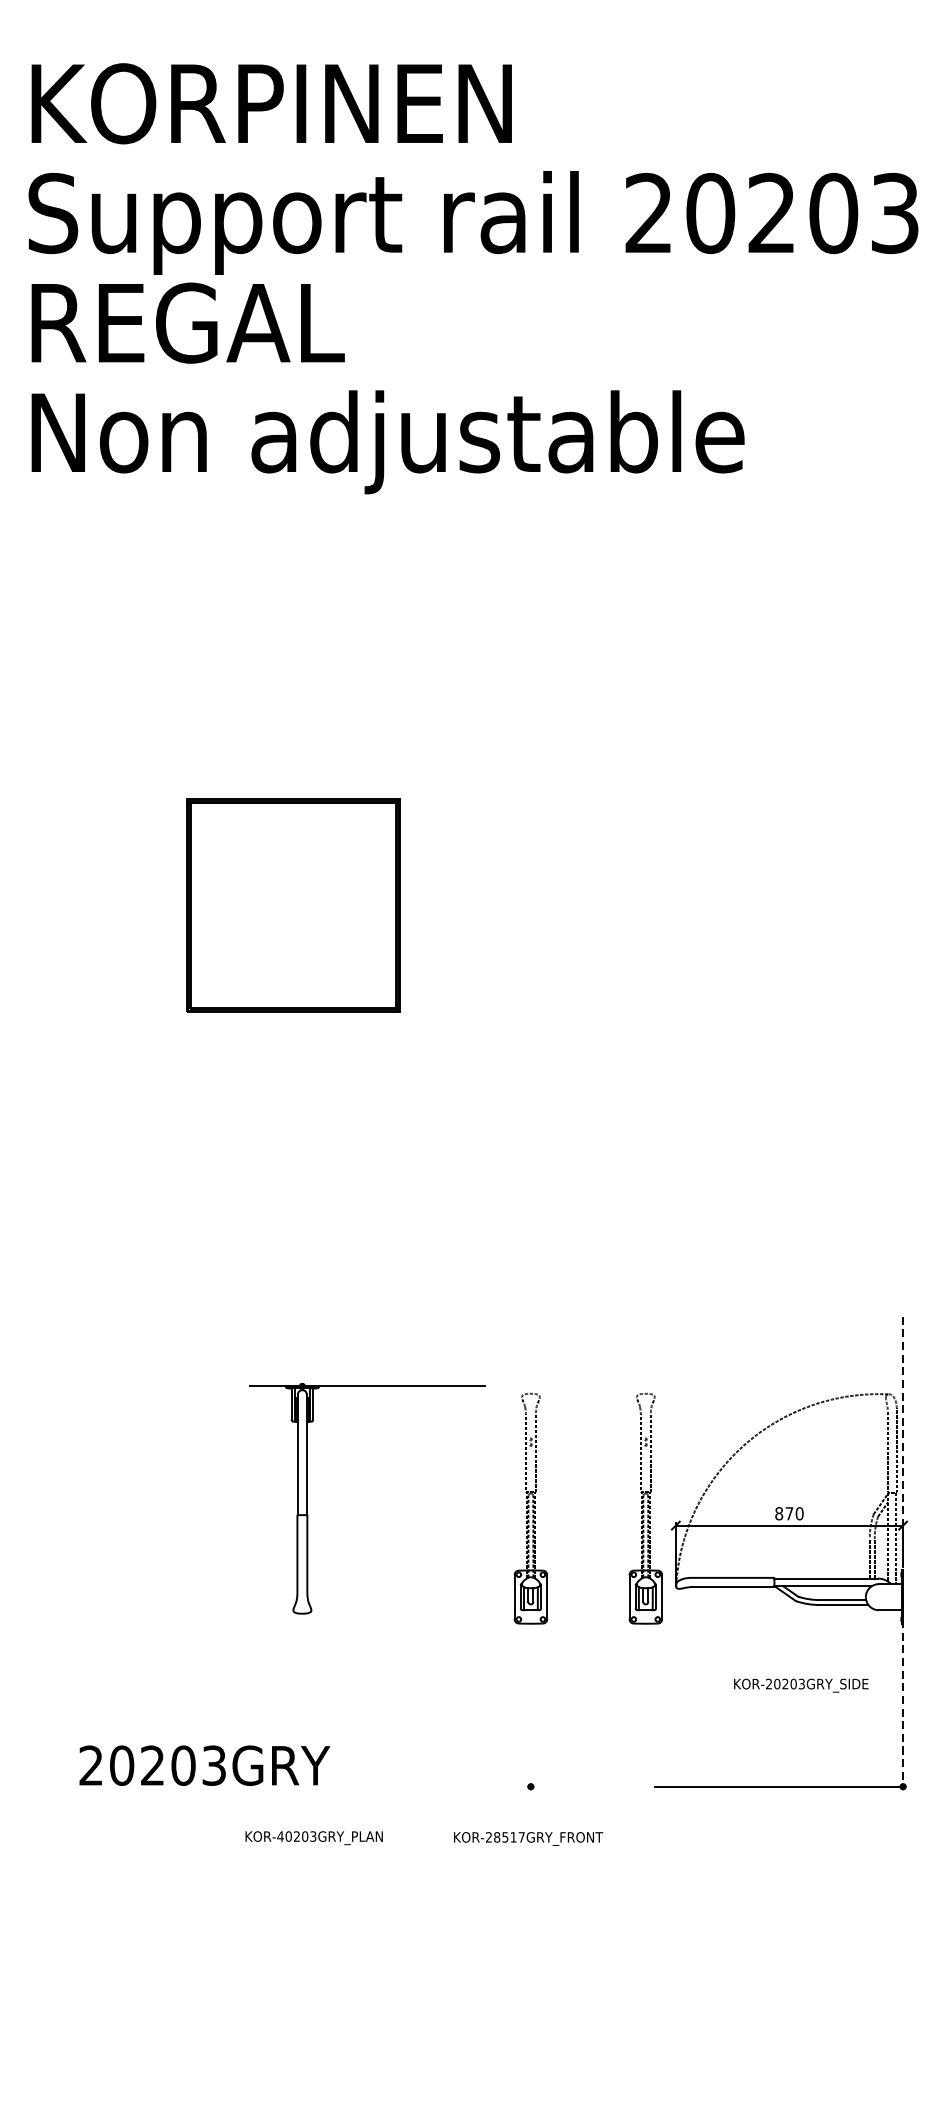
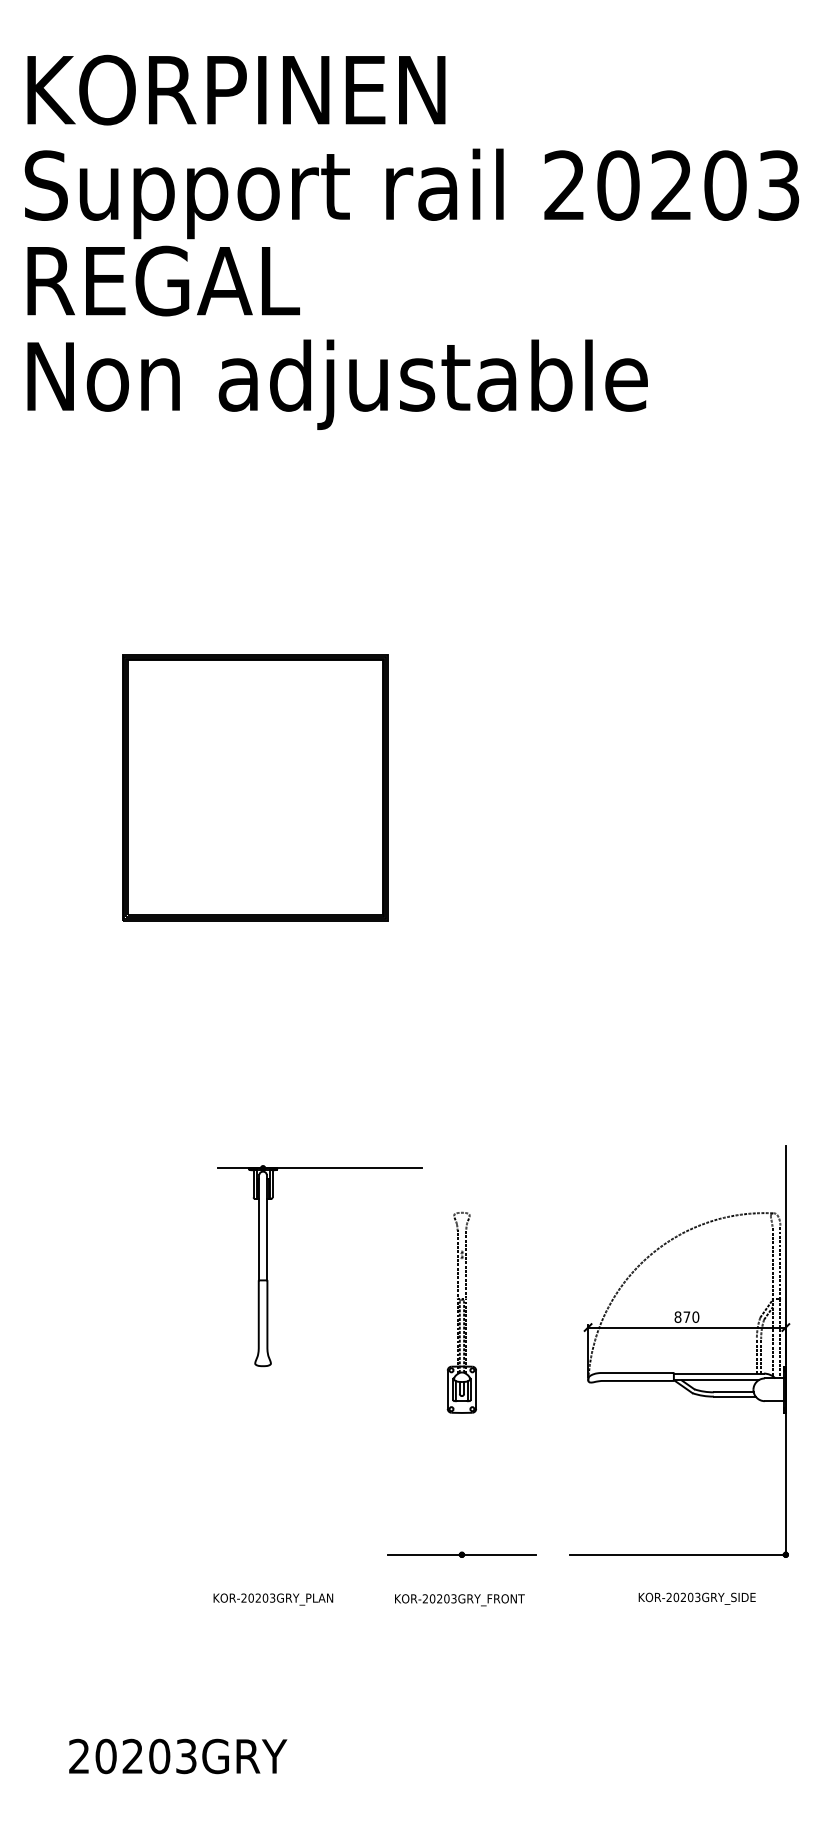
part: (293, 905) -> (255, 787), size x1.43
part: (307, 1499) -> (267, 1266), moved
part: (645, 1508) -> (561, 1312), removed
line: (902, 1552) -> (785, 1350), dashed -> solid
text: (800, 1685) -> (696, 1598), moved
text: (205, 1765) -> (178, 1756), moved
line: (530, 1786) -> (461, 1554), added
text: (279, 1835) -> (243, 1597), KOR-40203GRY_PLAN -> KOR-20203GRY_PLAN
text: (508, 1836) -> (442, 1598), KOR-28517GRY_FRONT -> KOR-20203GRY_FRONT

